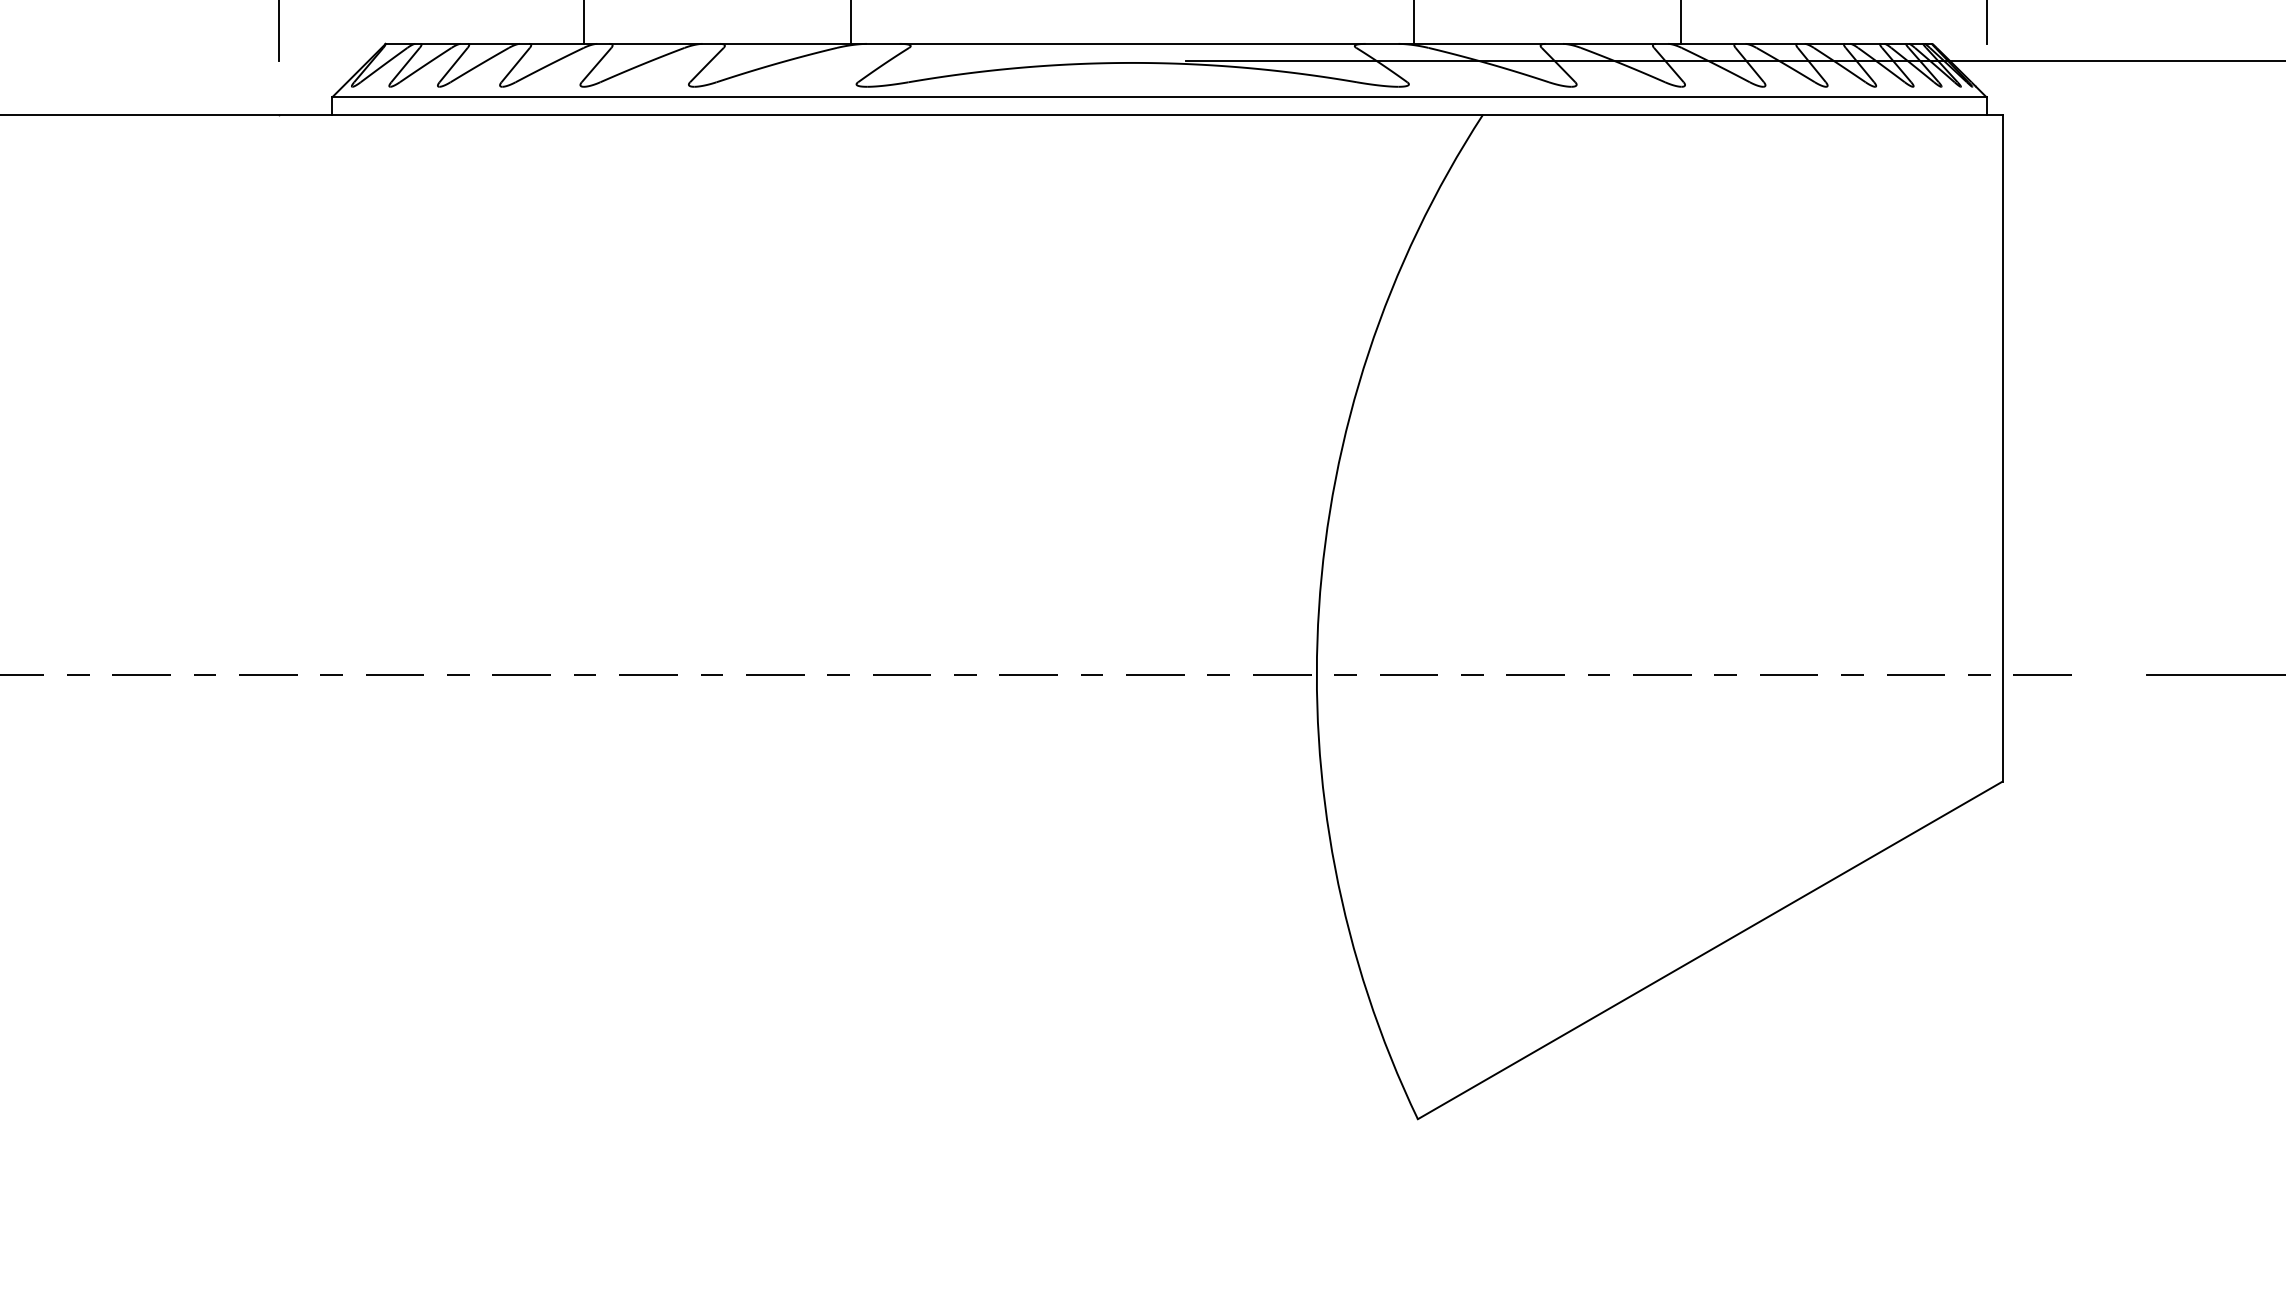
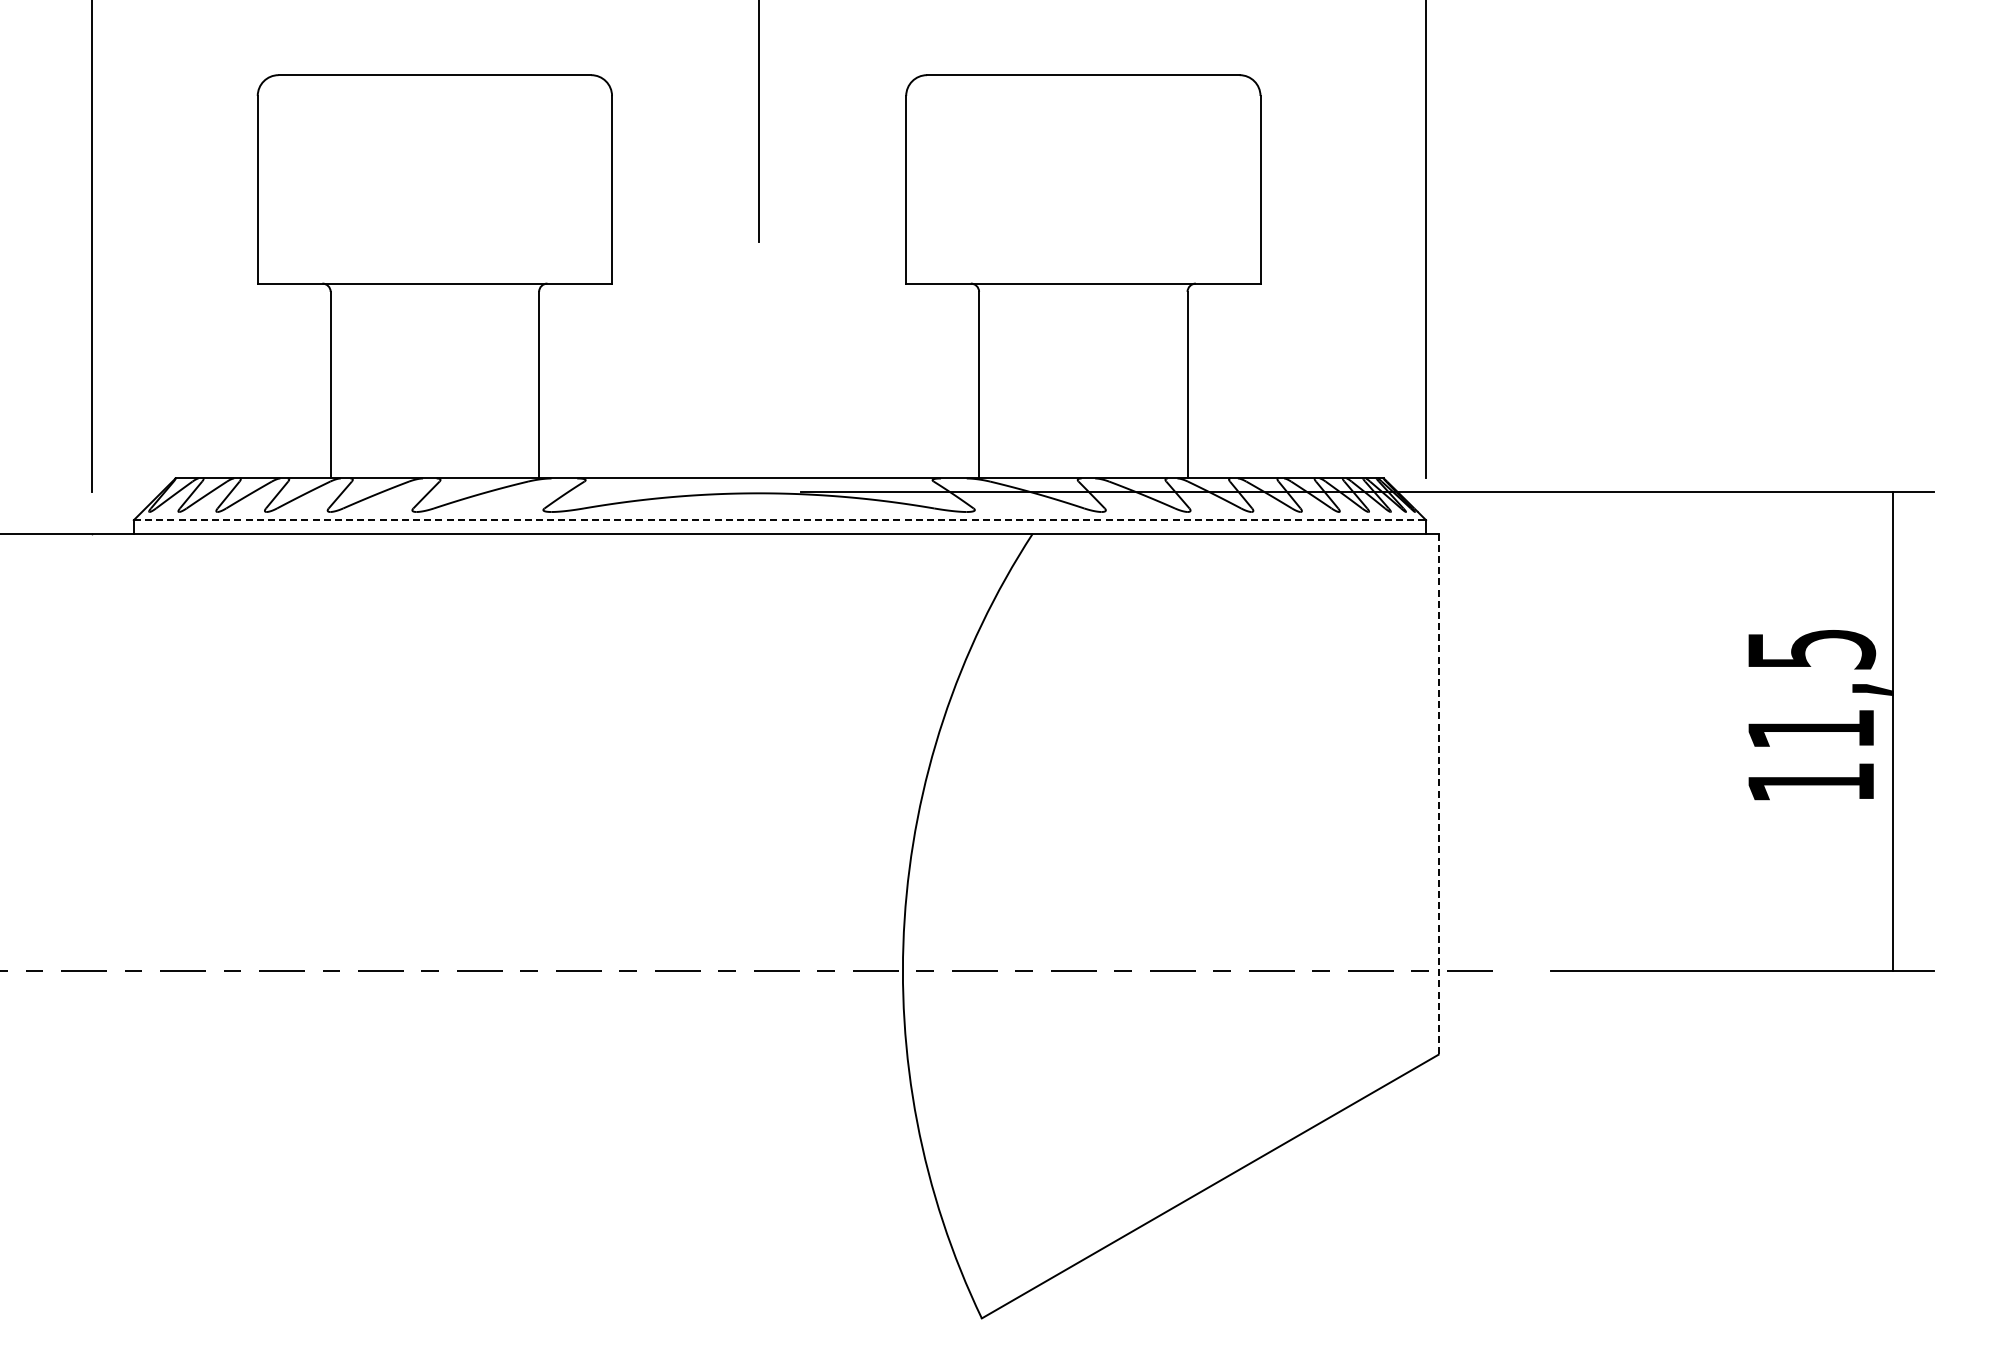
line: (1160, 97) -> (780, 520), solid -> dashed
line: (2002, 448) -> (1438, 794), solid -> dashed

